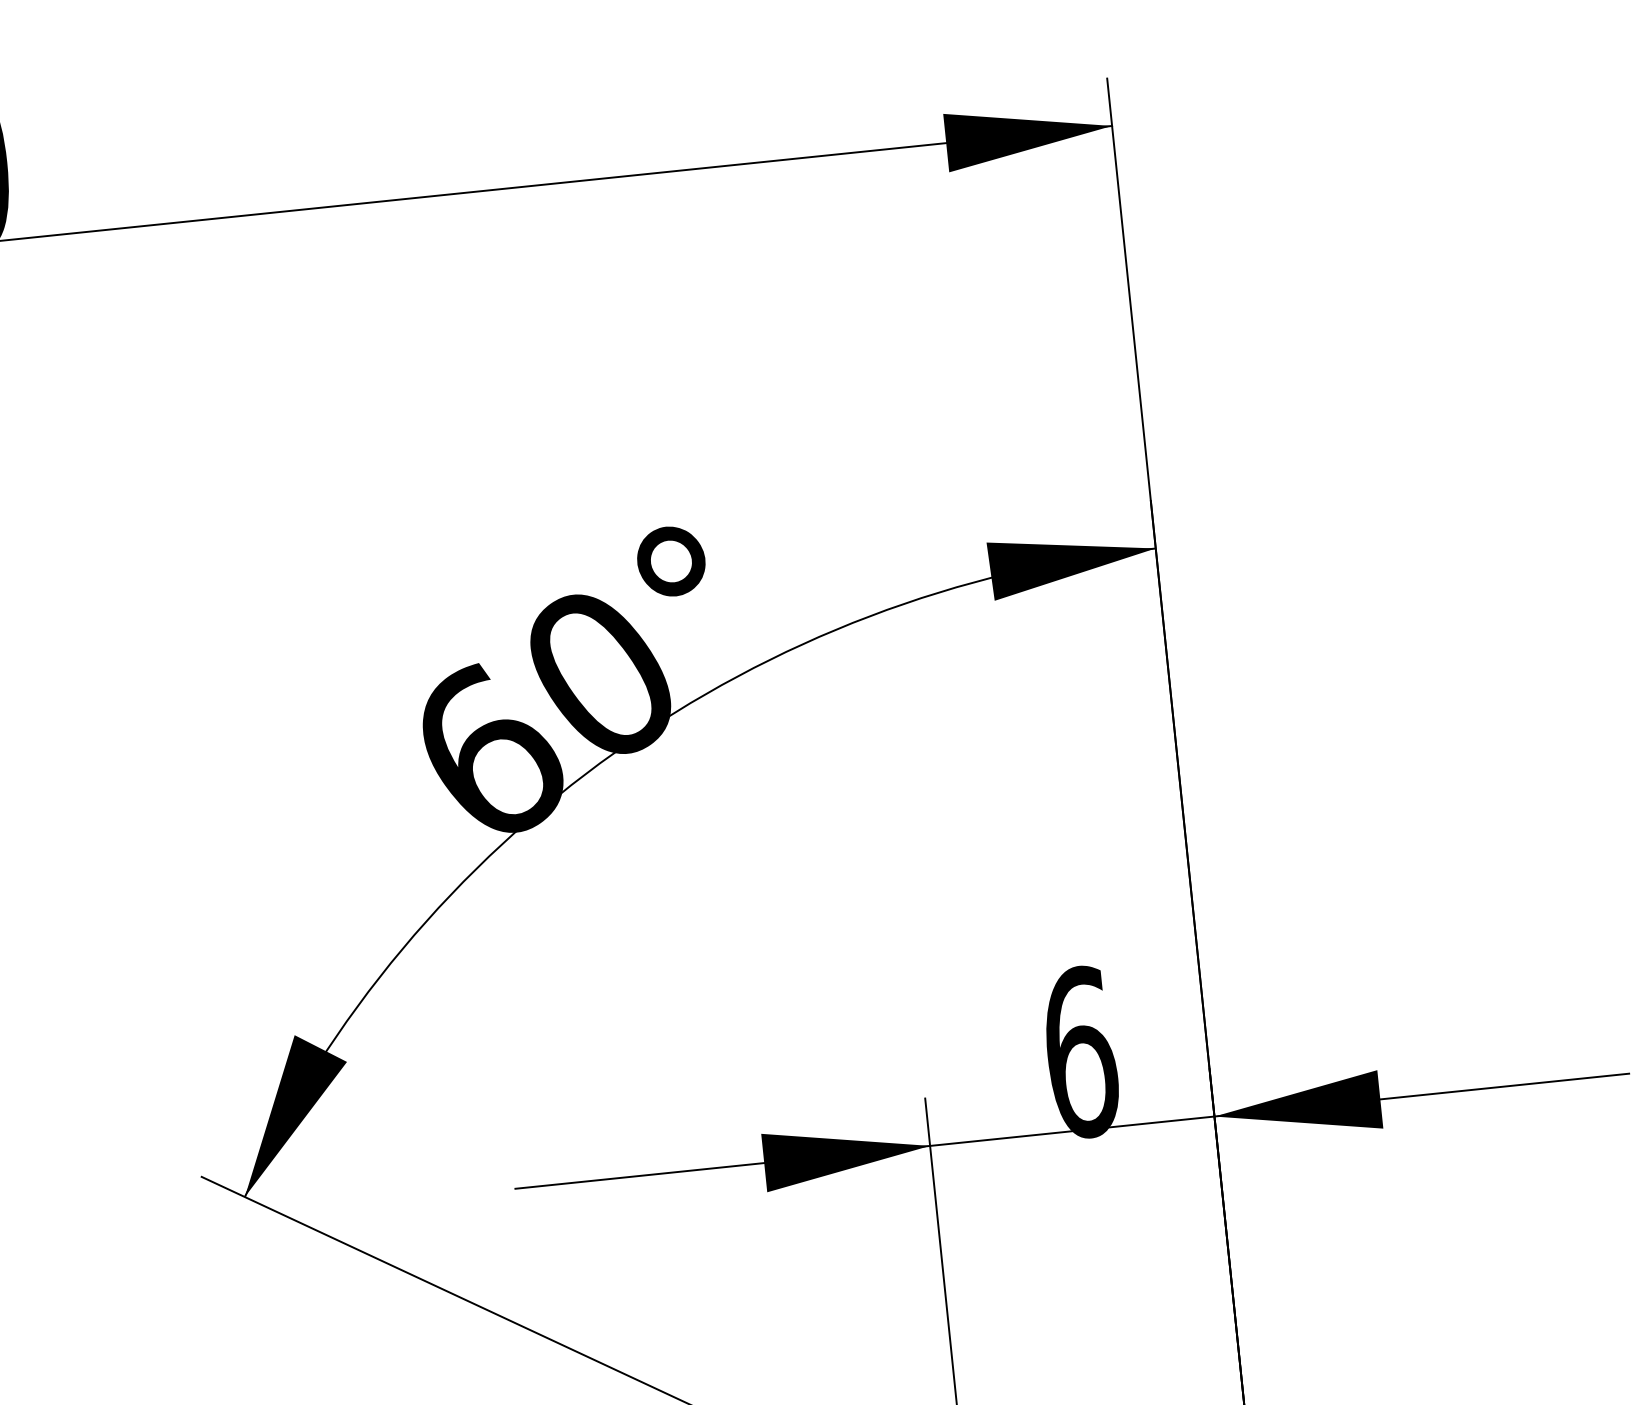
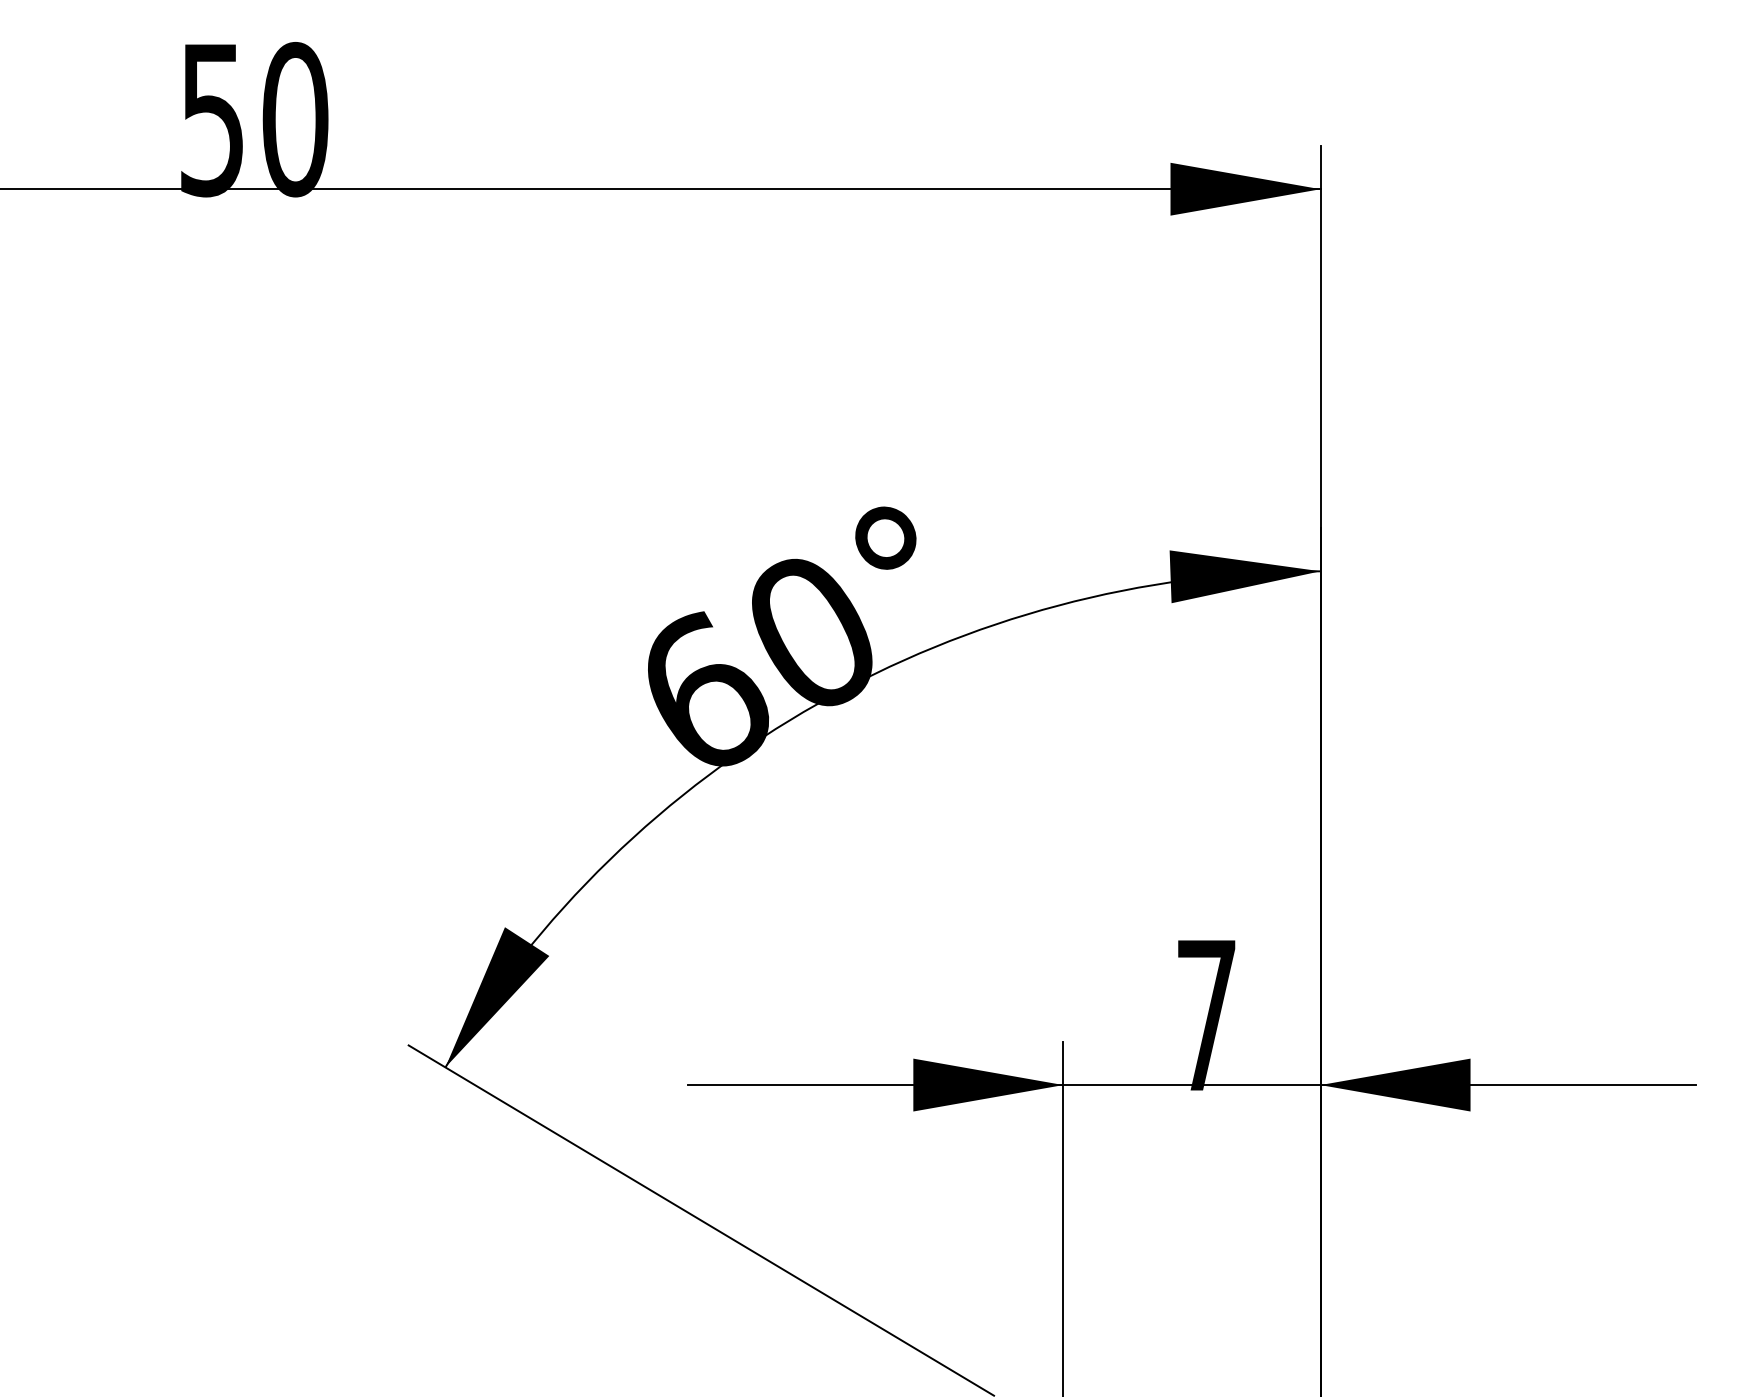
text: (1080, 1052) -> (1206, 1015), 6 -> 7

